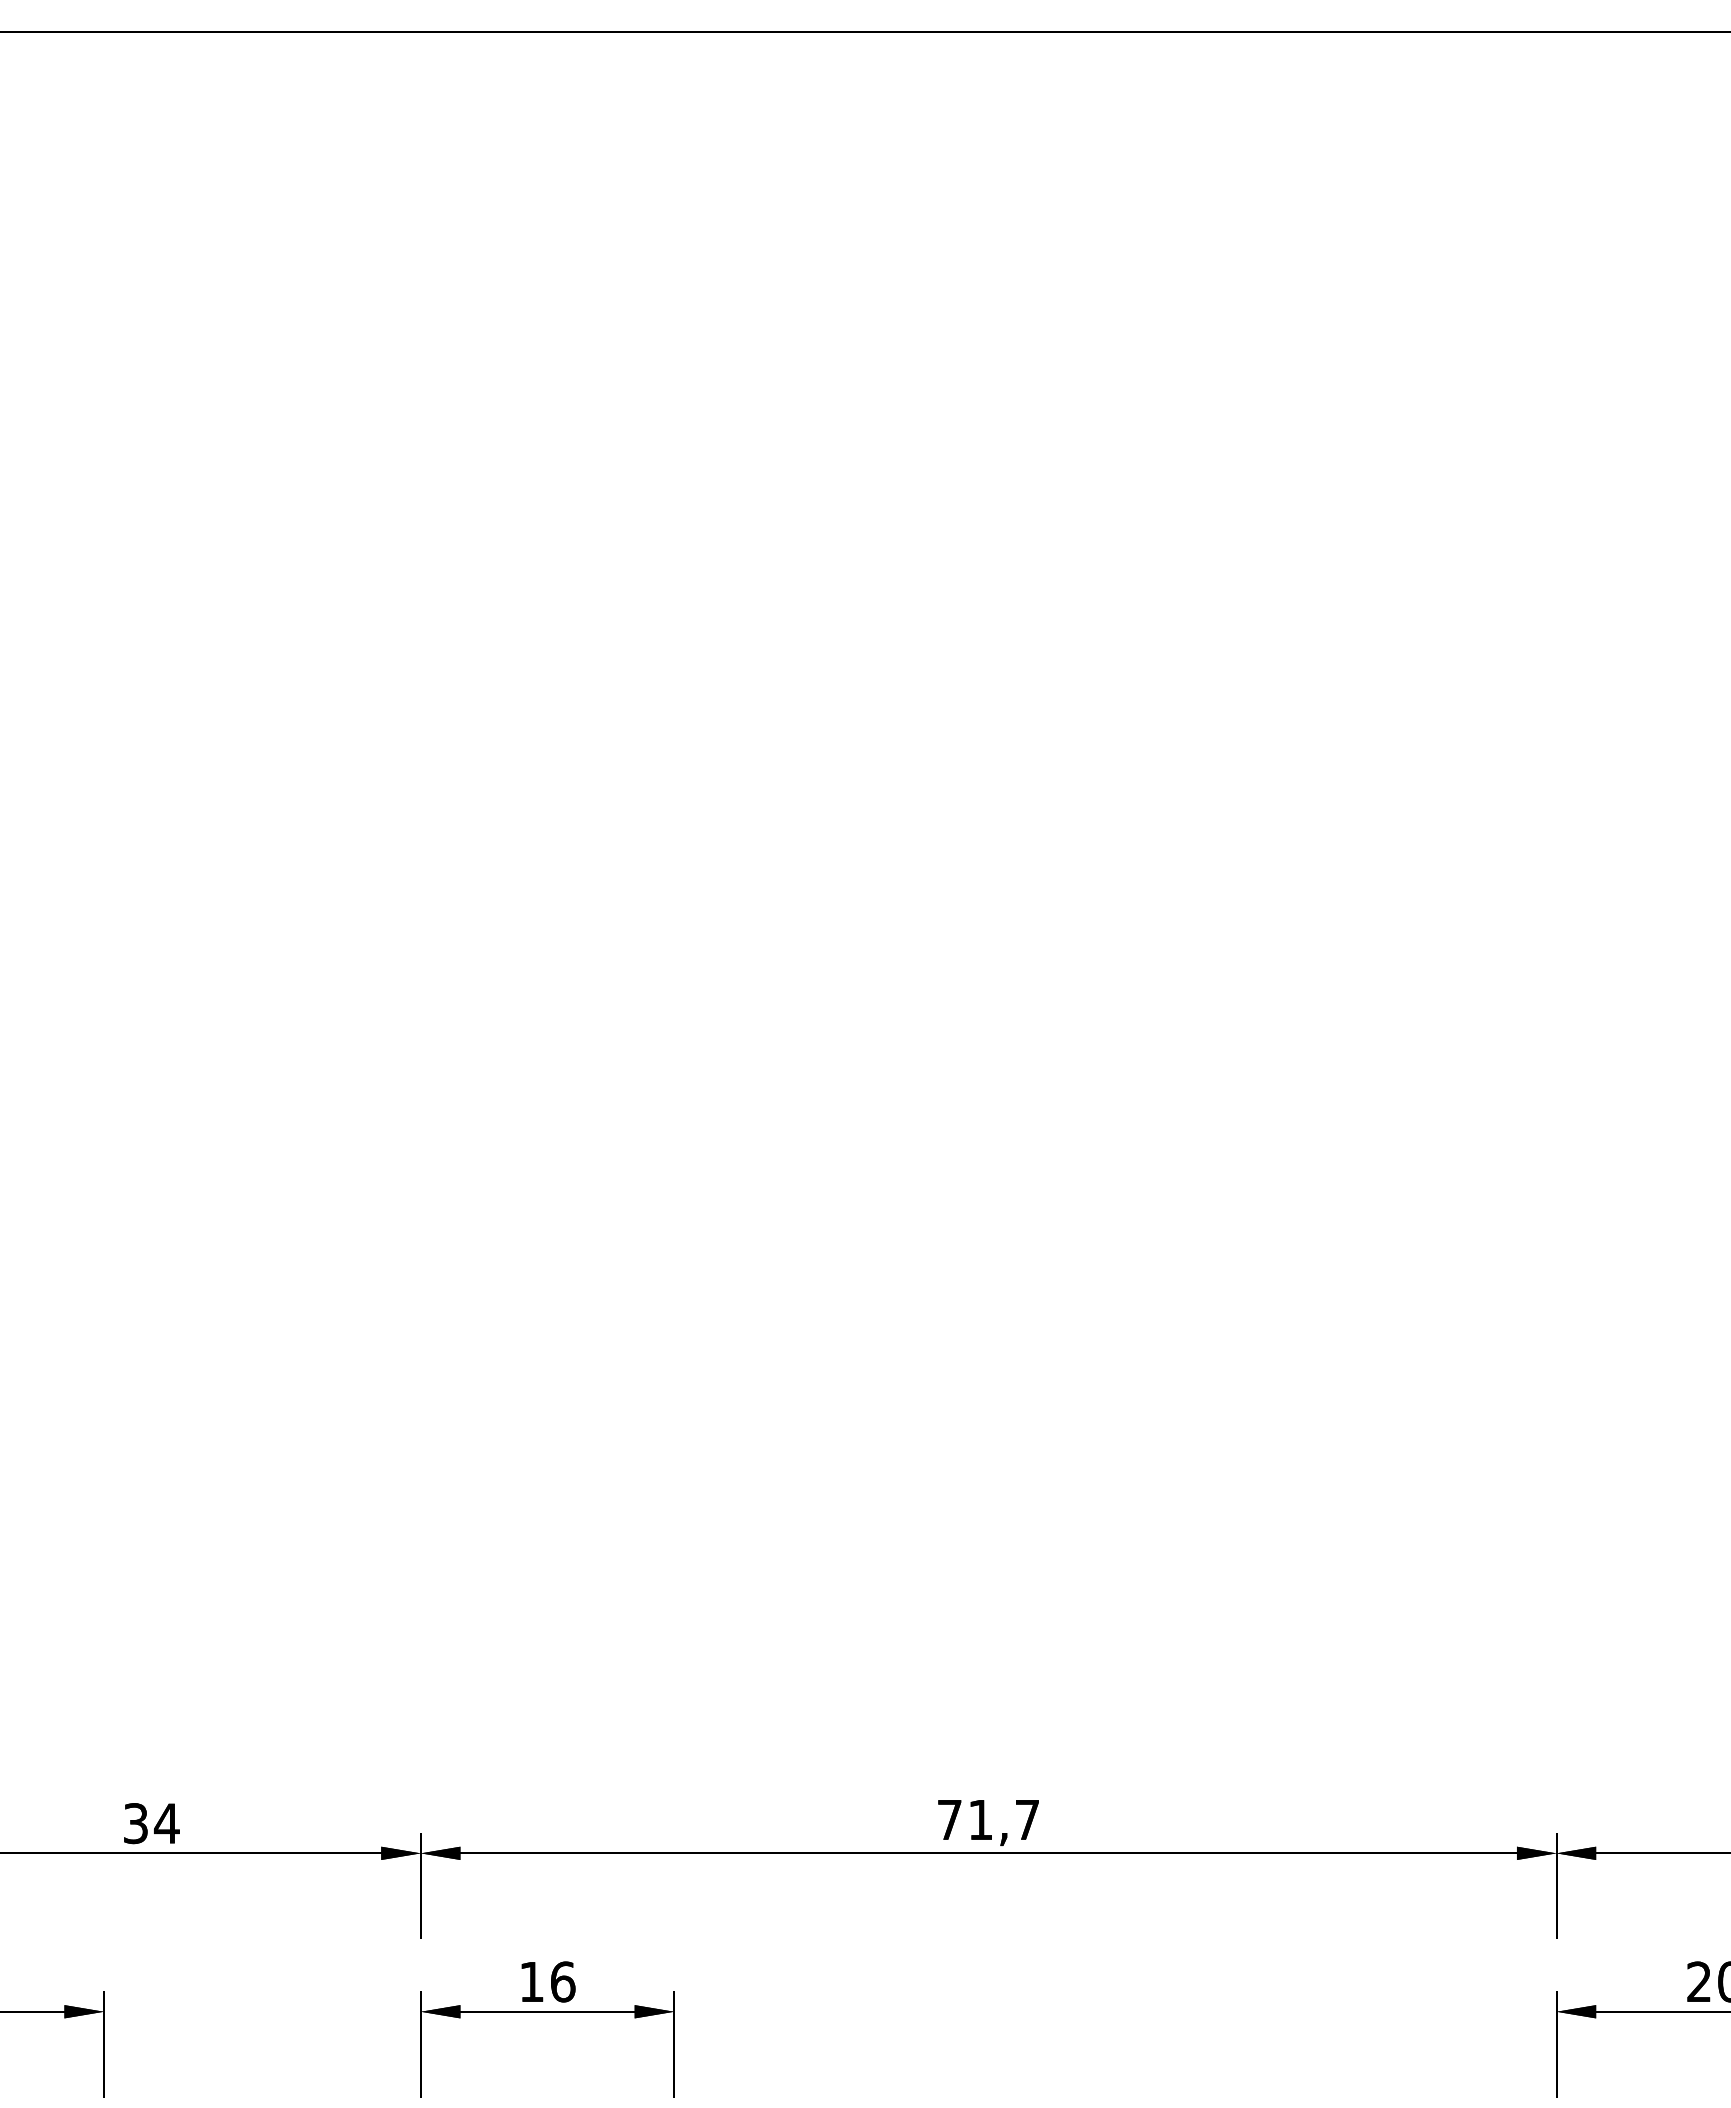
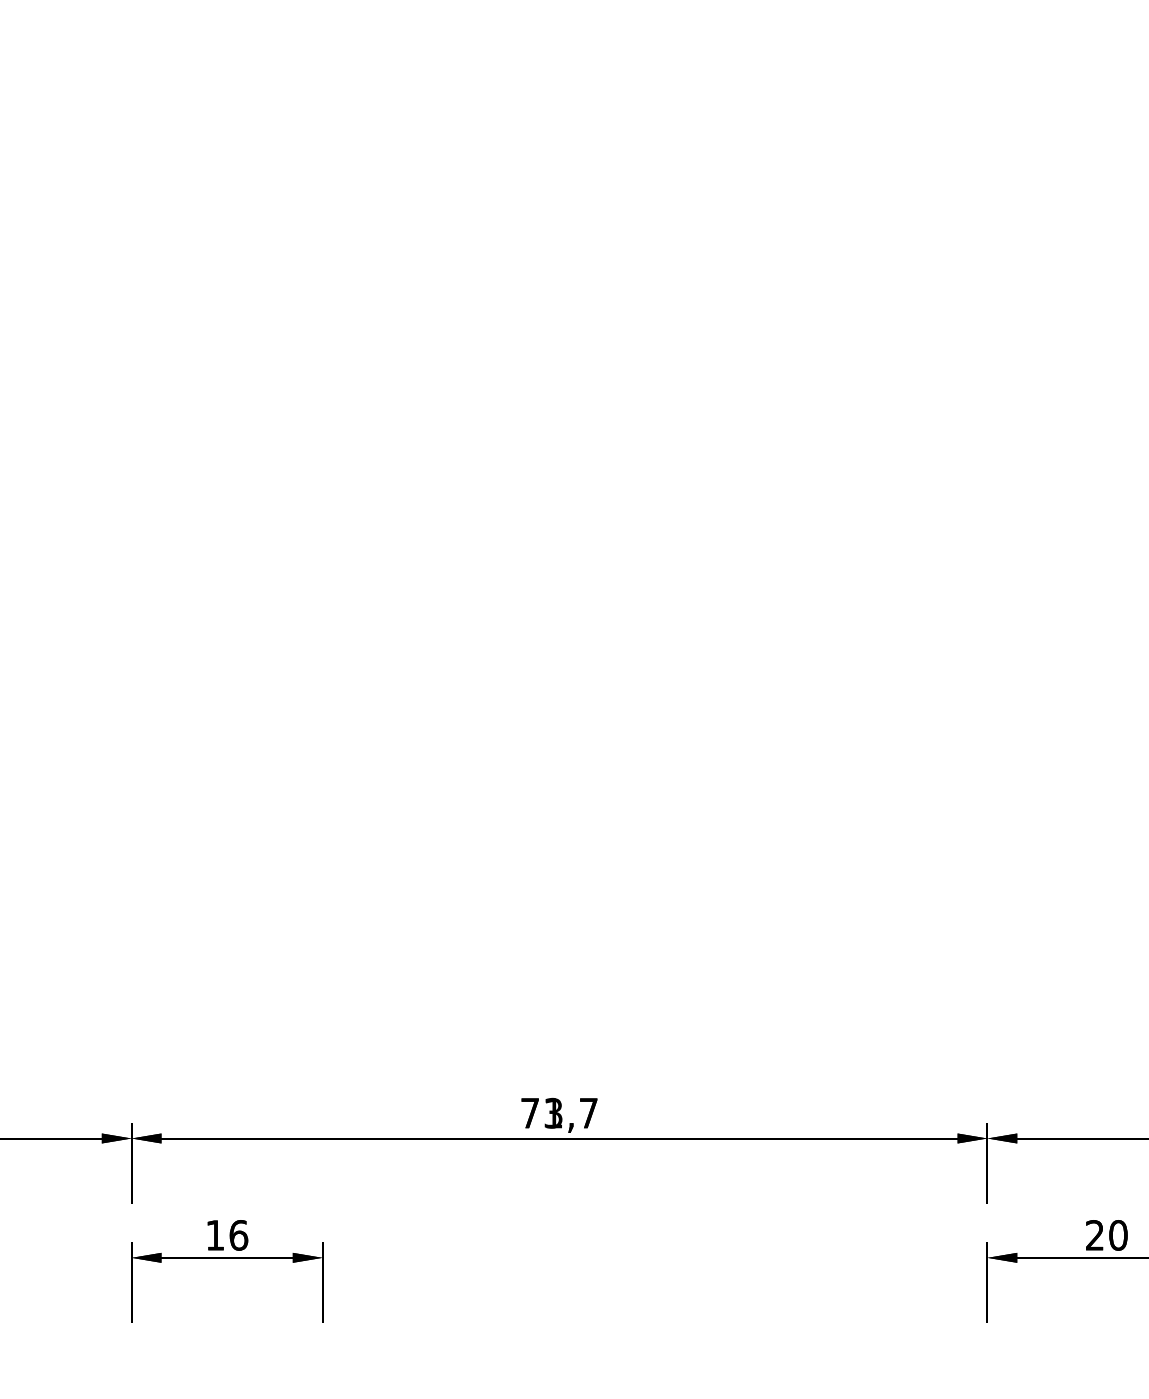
text: (980, 1819) -> (553, 1112), 71,7 -> 73,7

